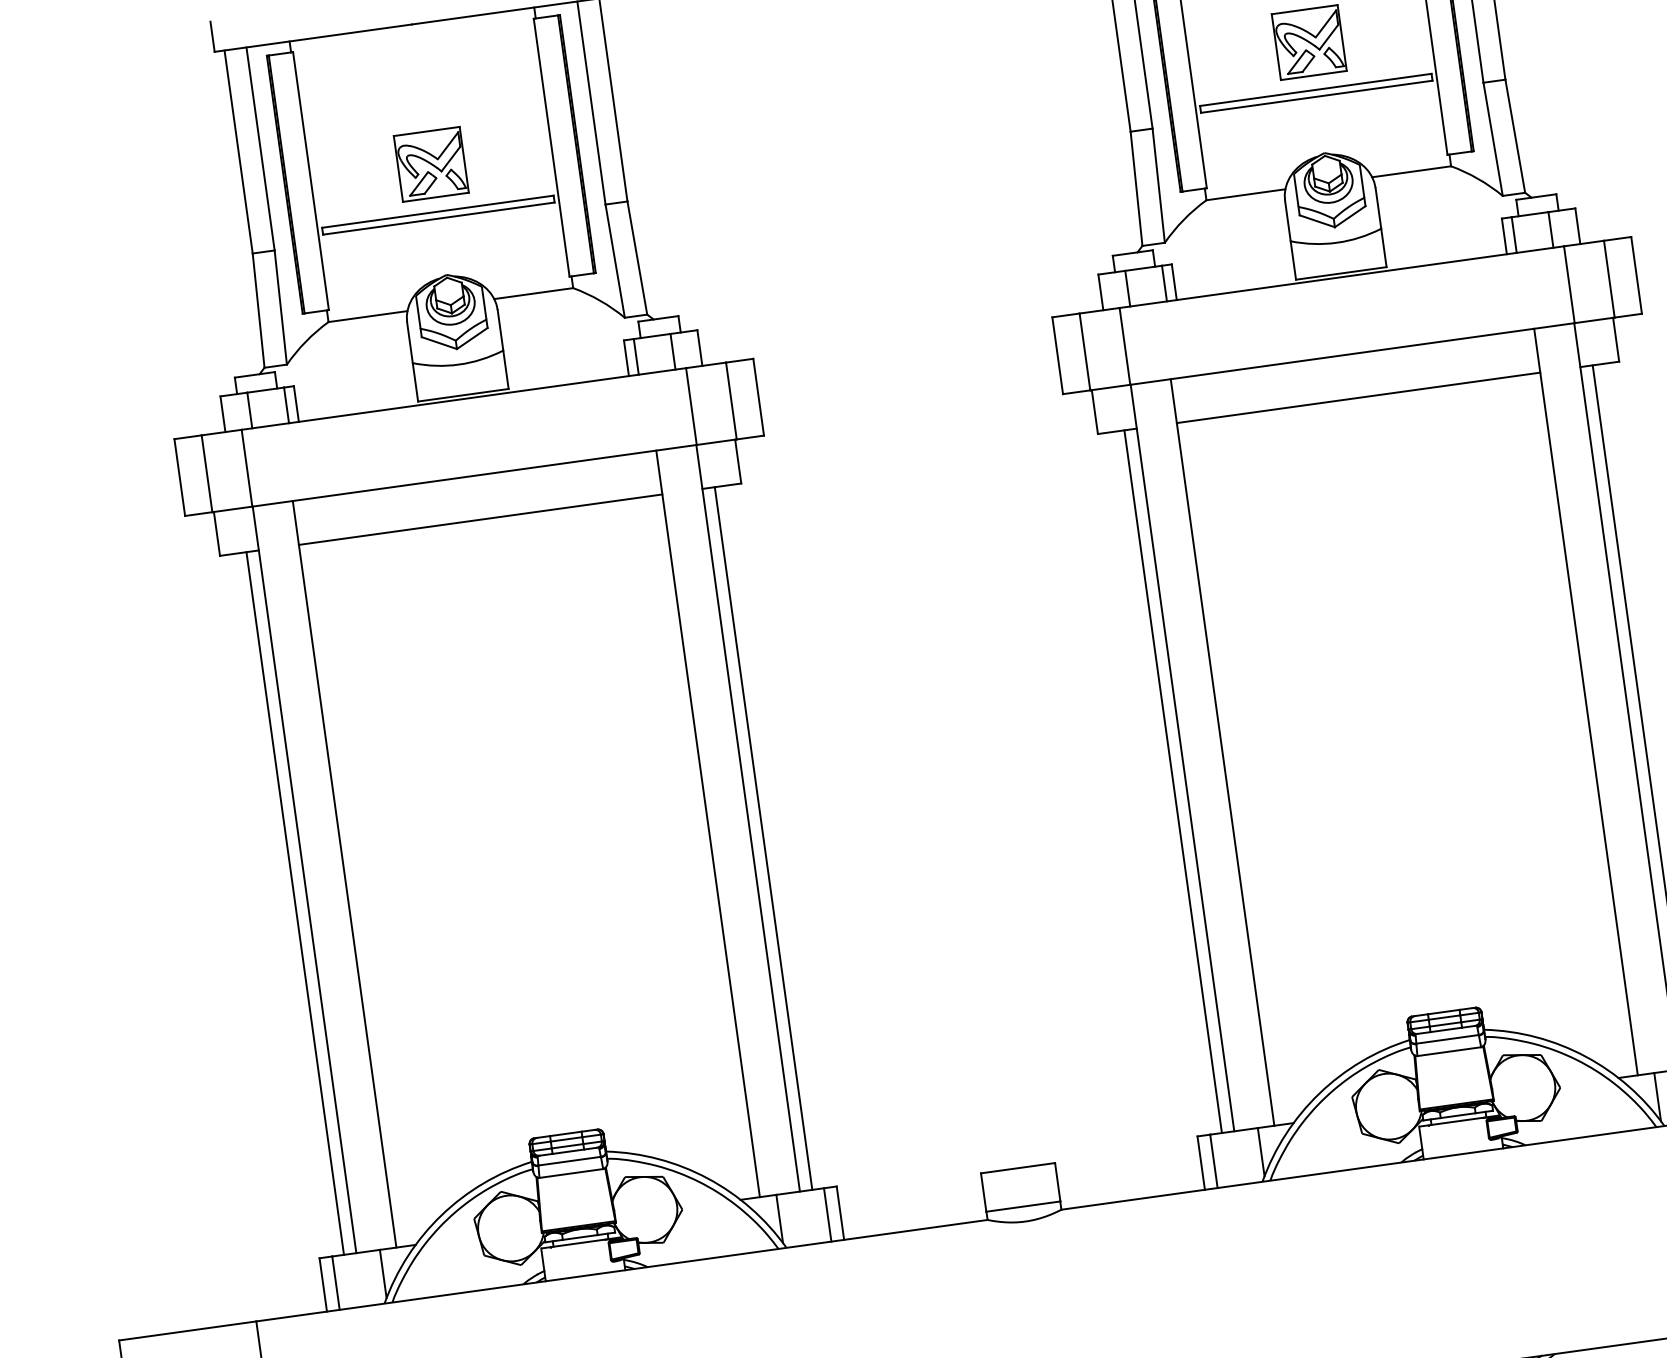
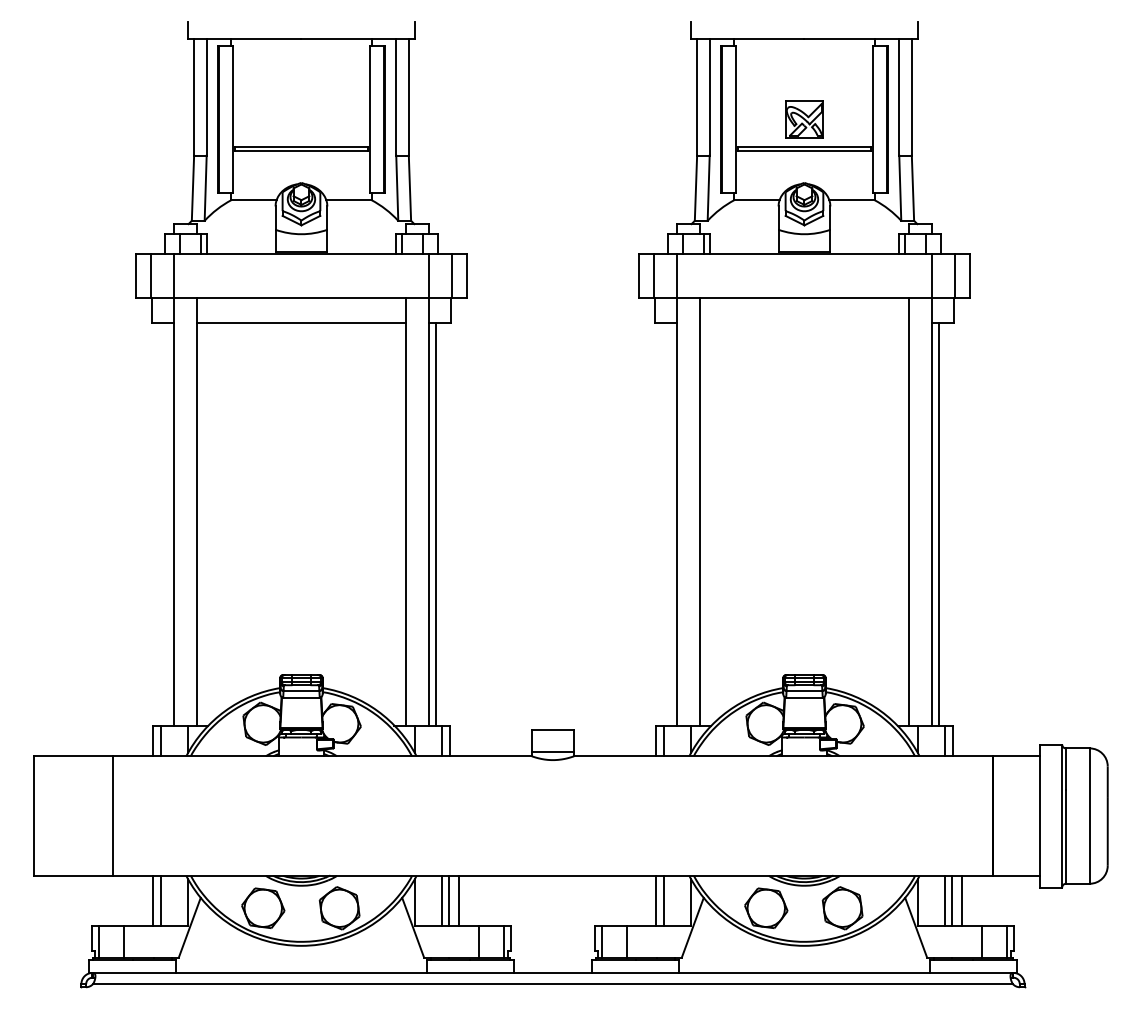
part: (431, 164) -> (301, 119), removed
line: (1358, 398) -> (804, 323), removed
line: (1173, 781) -> (670, 524), removed
line: (295, 903) -> (167, 524), removed

